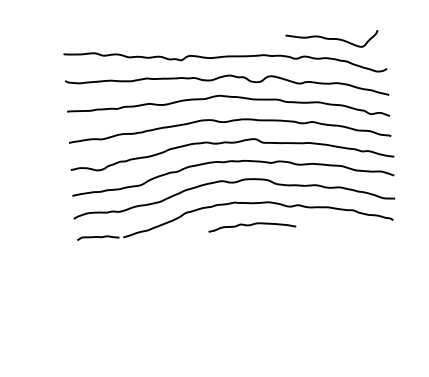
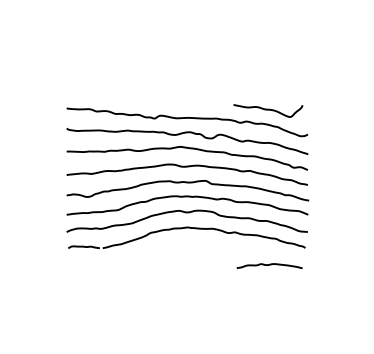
curve: (251, 225) -> (269, 265), moved

